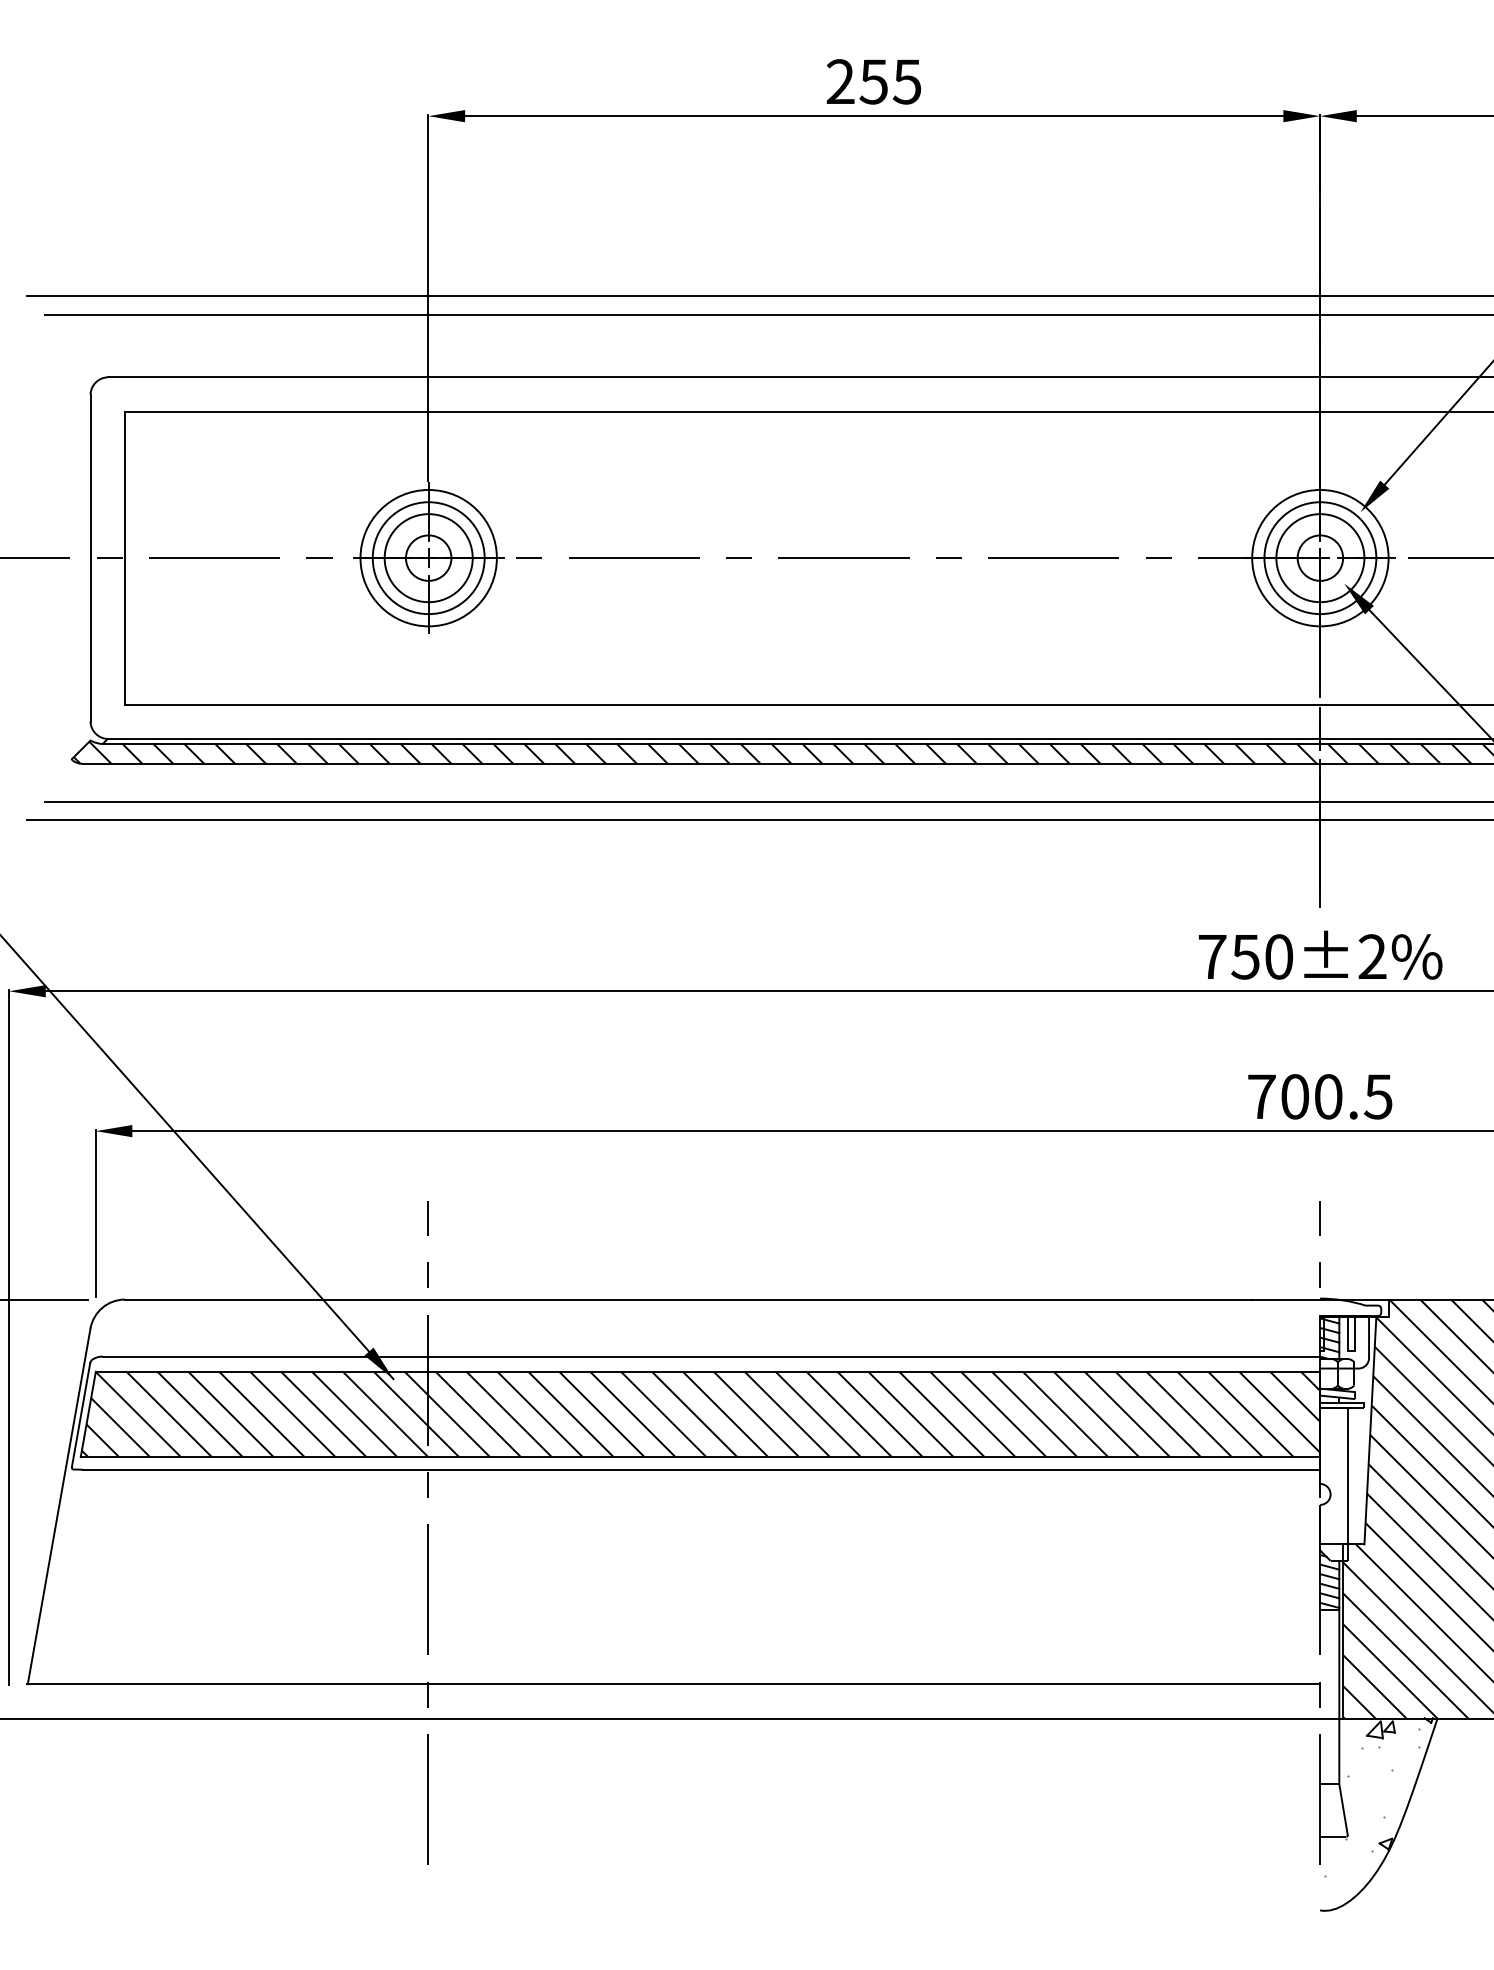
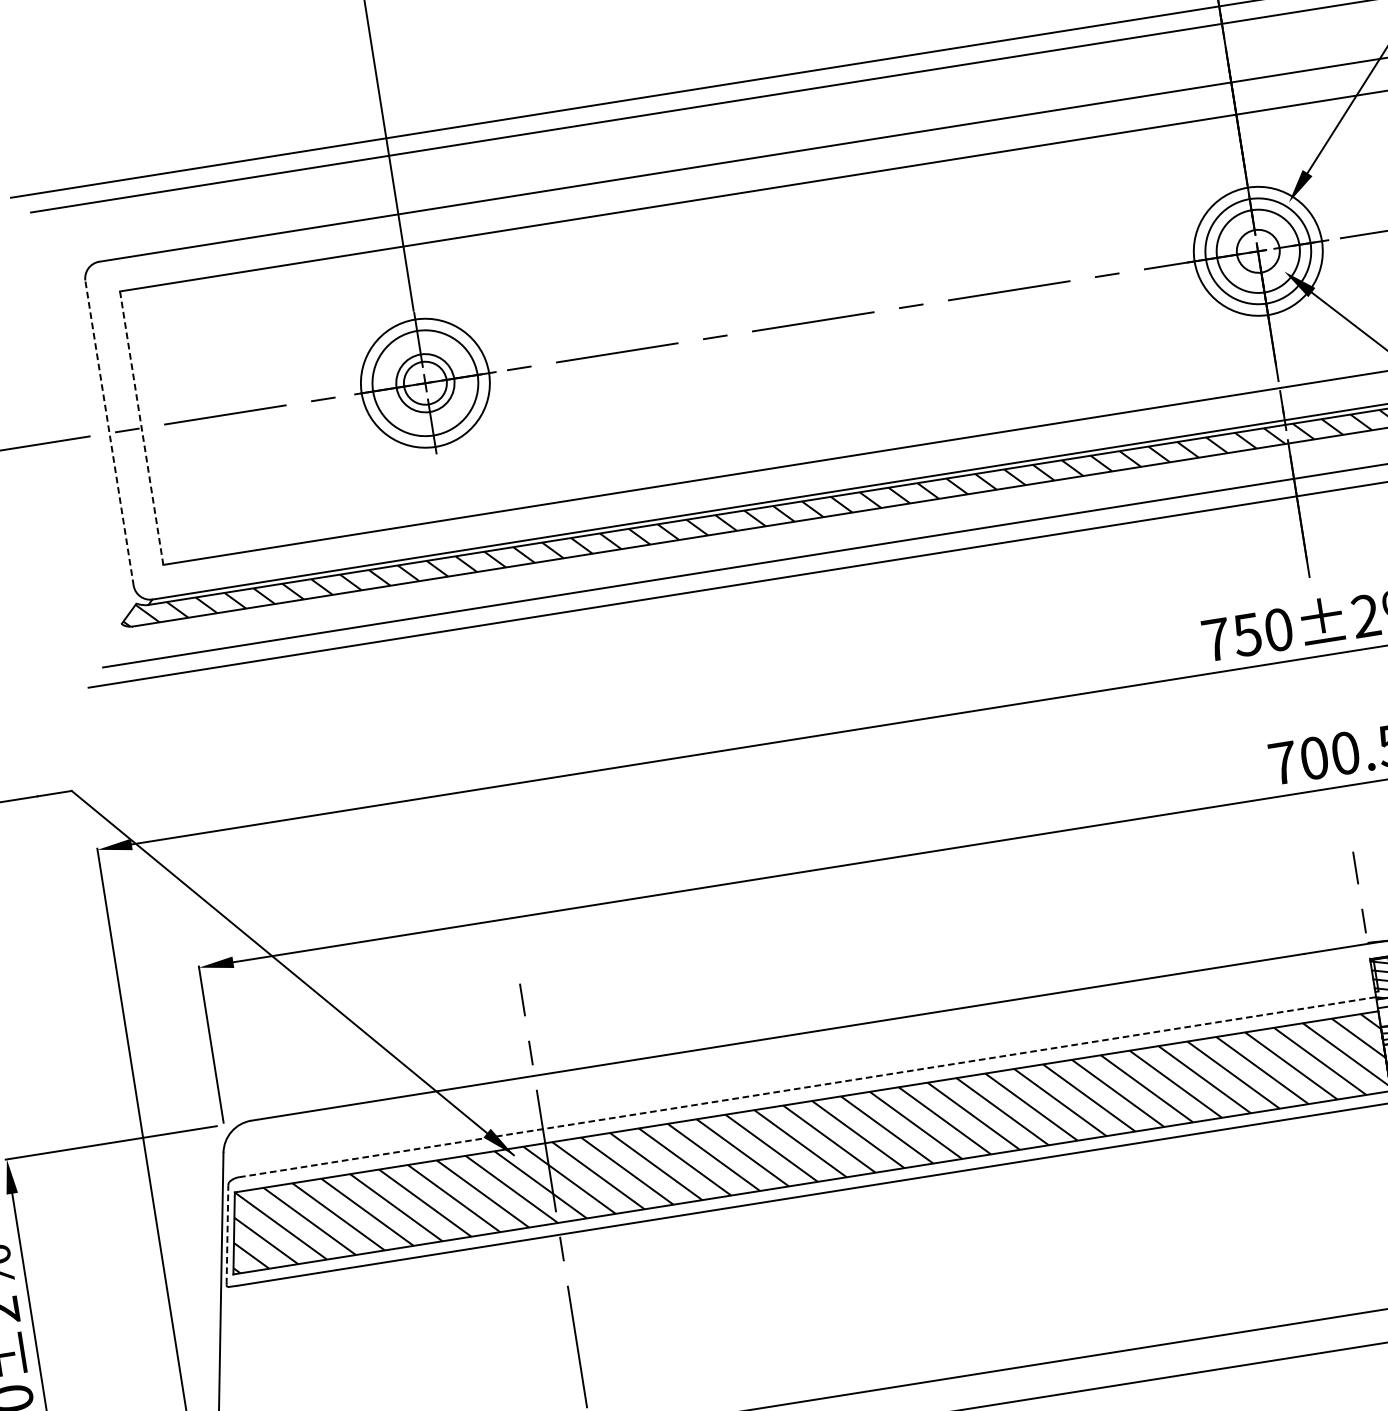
line: (90, 558) -> (109, 433), solid -> dashed
line: (124, 558) -> (141, 428), solid -> dashed
circle: (428, 558) -> (425, 383), size x0.7
line: (711, 1356) -> (807, 1087), solid -> dashed
line: (81, 1414) -> (227, 1234), solid -> dashed

